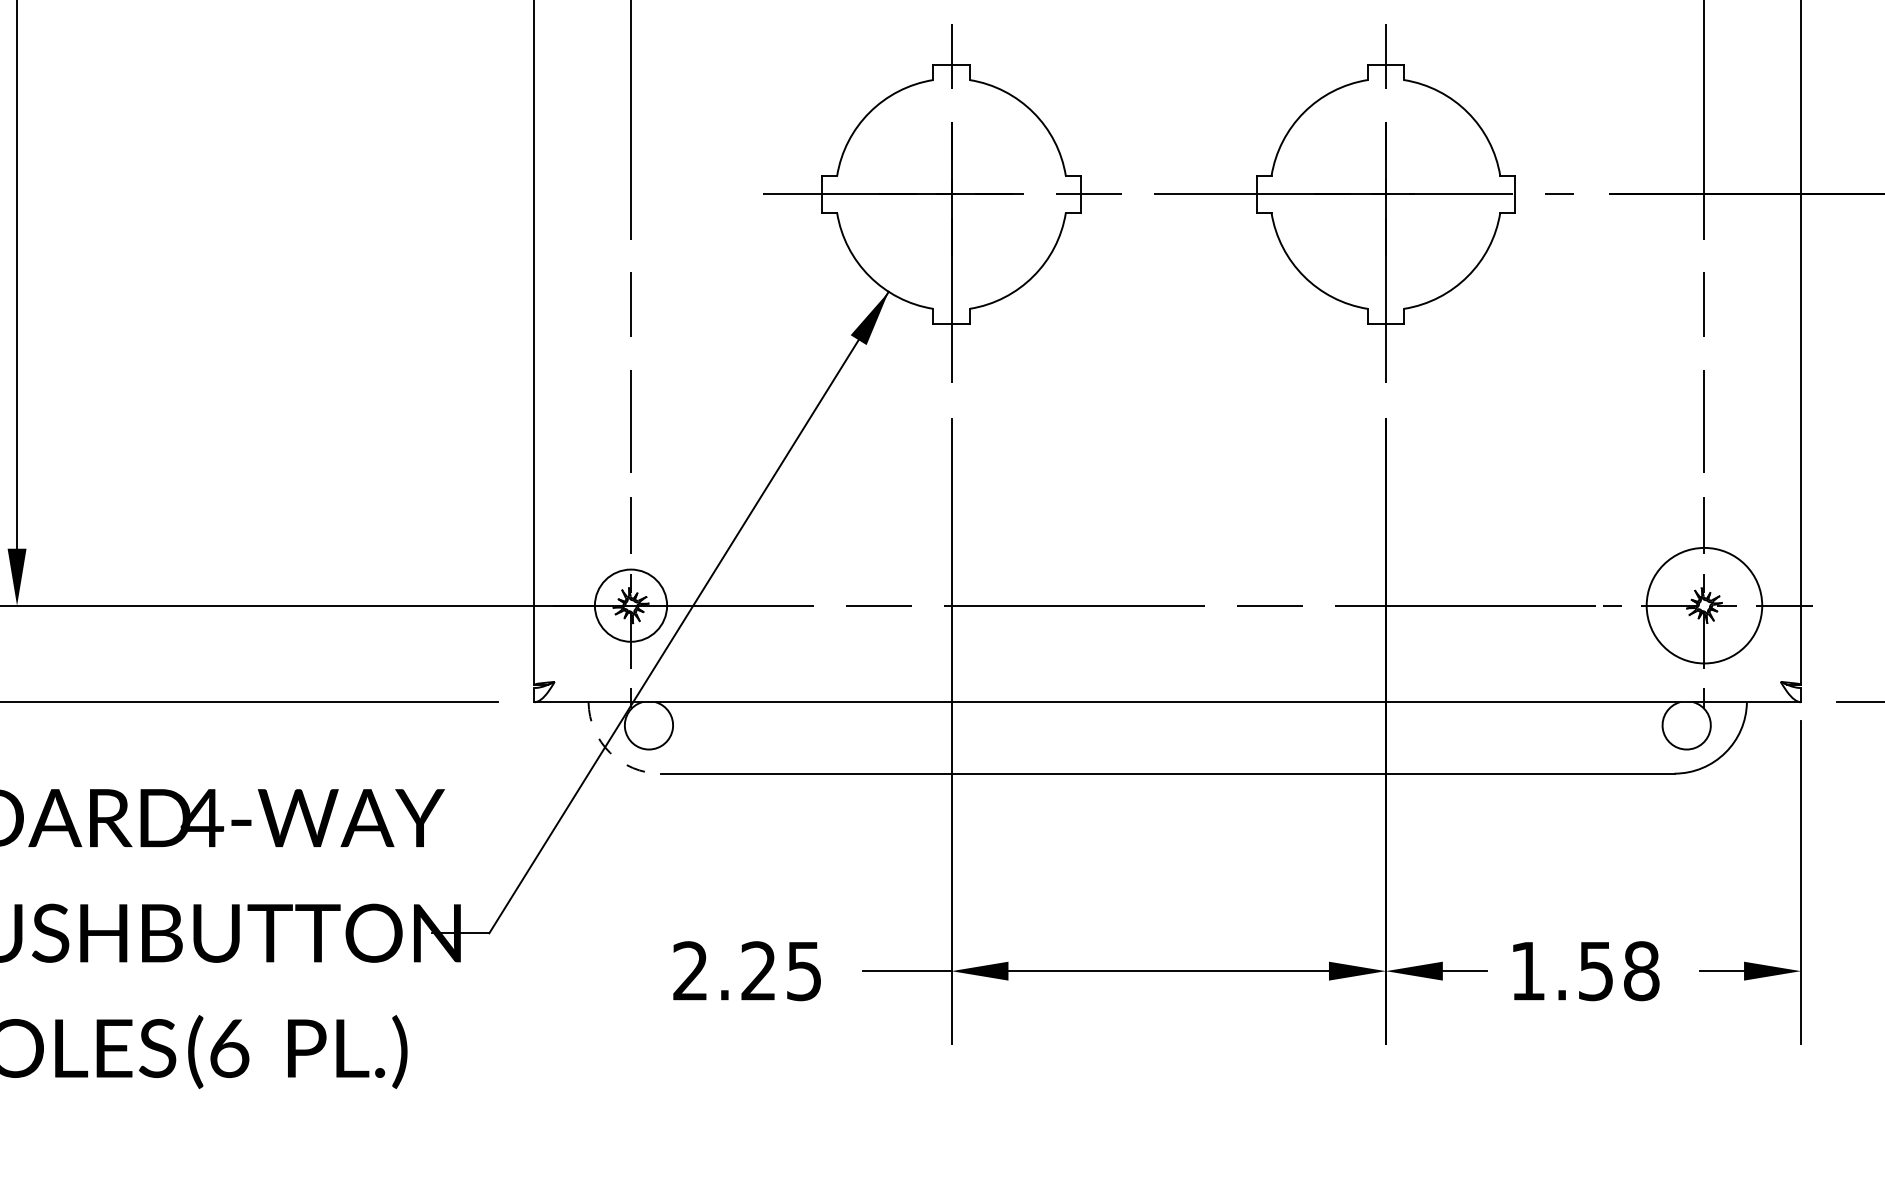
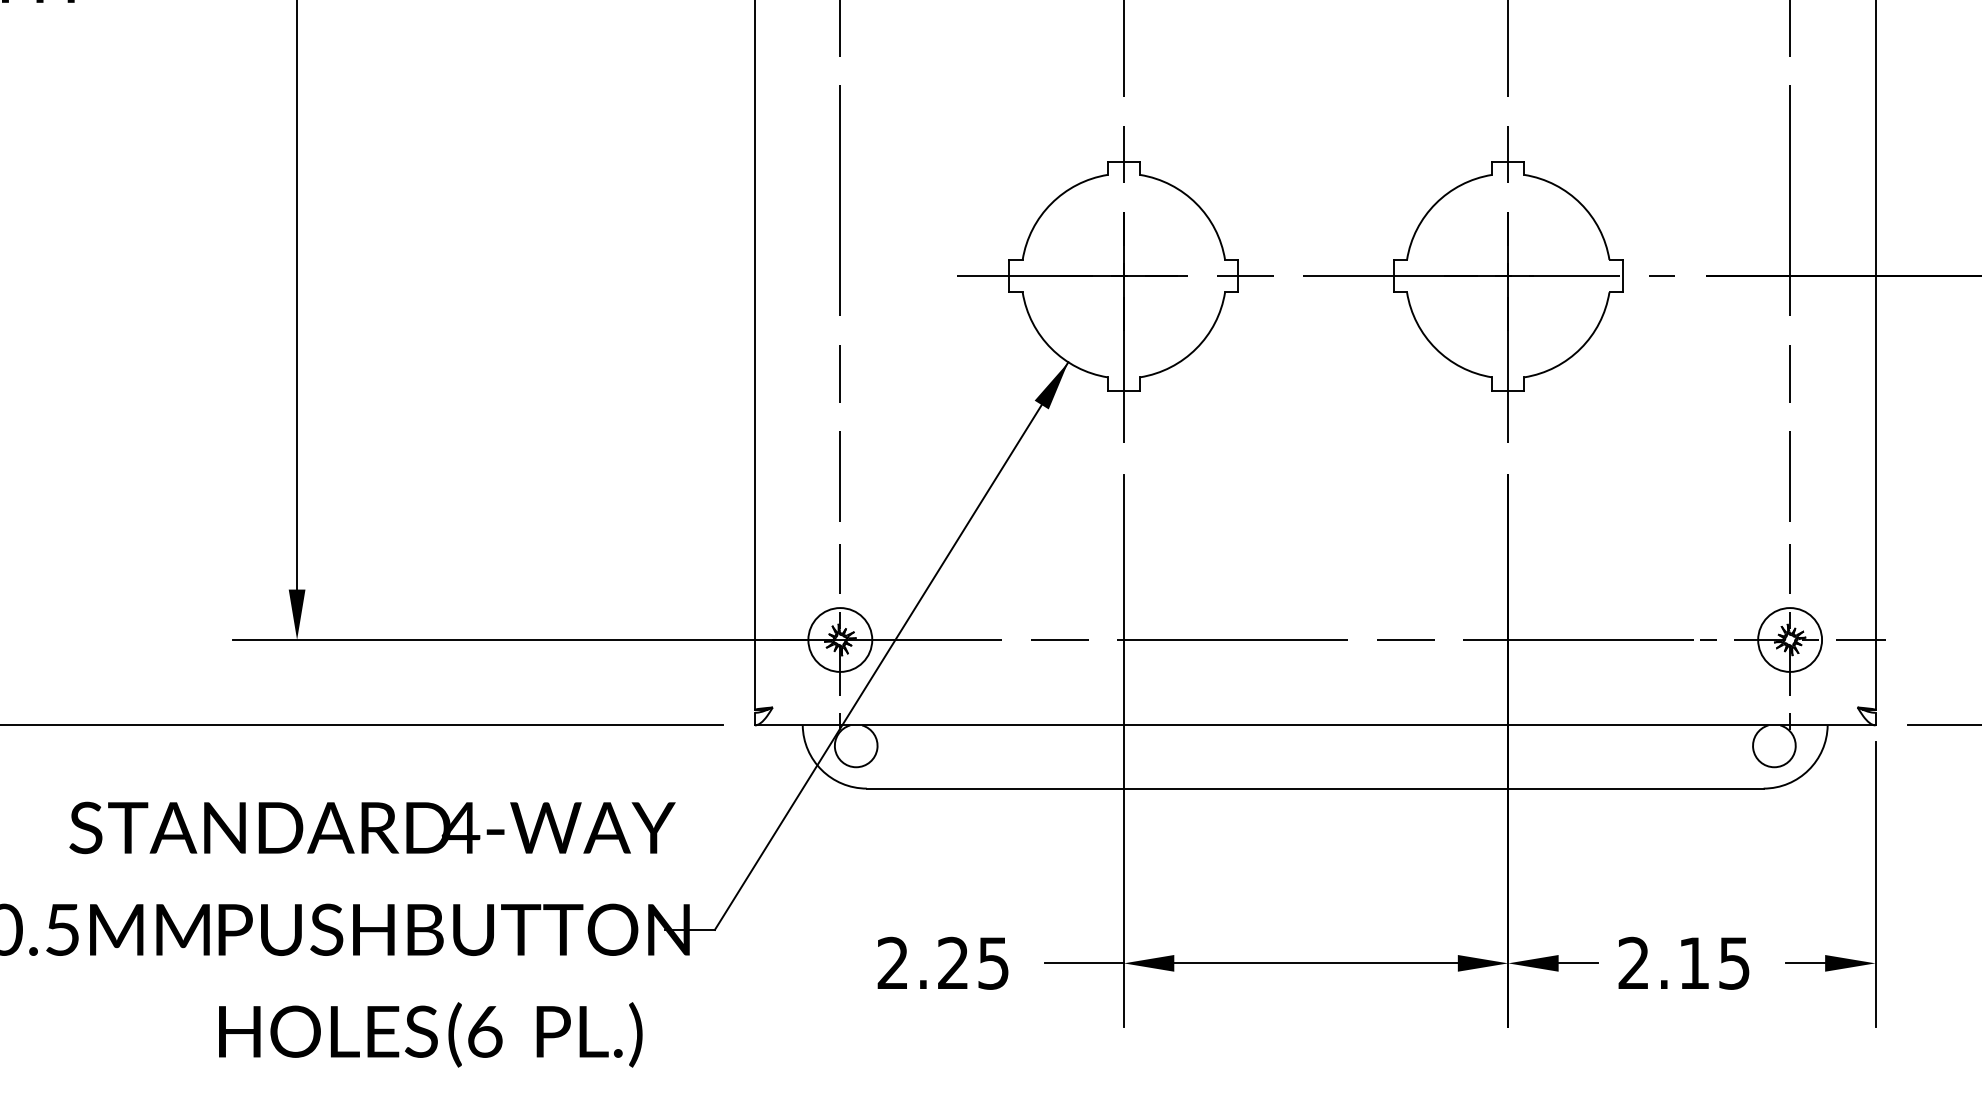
circle: (1704, 605) -> (1790, 639), size x0.62
arc: (609, 753) -> (821, 770), dashed -> solid
text: (1585, 970) -> (1684, 962), 1.58 -> 2.15

